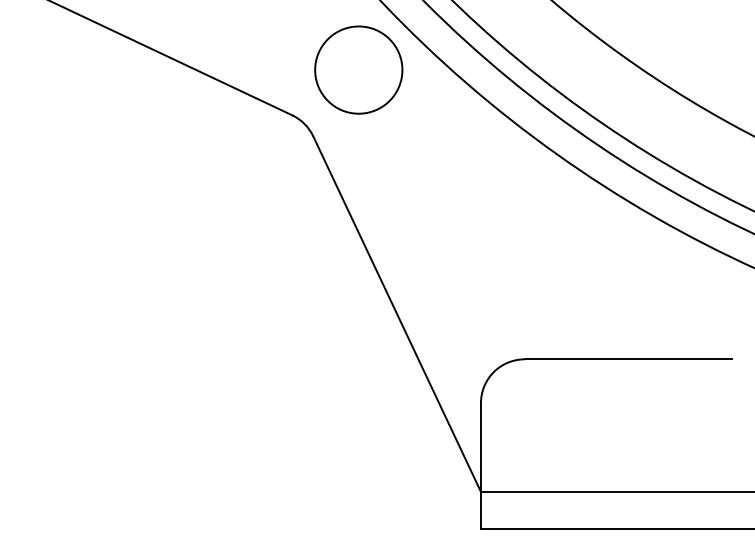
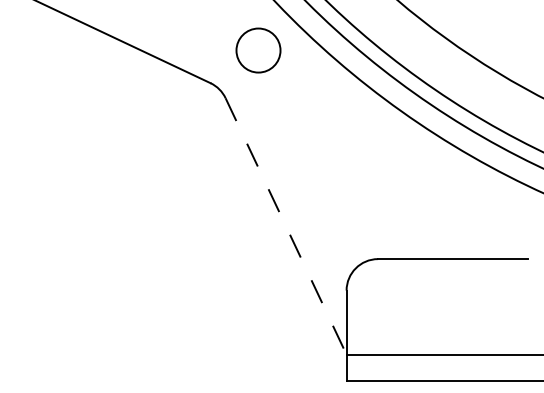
circle: (358, 69) -> (258, 50), size x0.7
line: (397, 314) -> (286, 226), solid -> dashed

